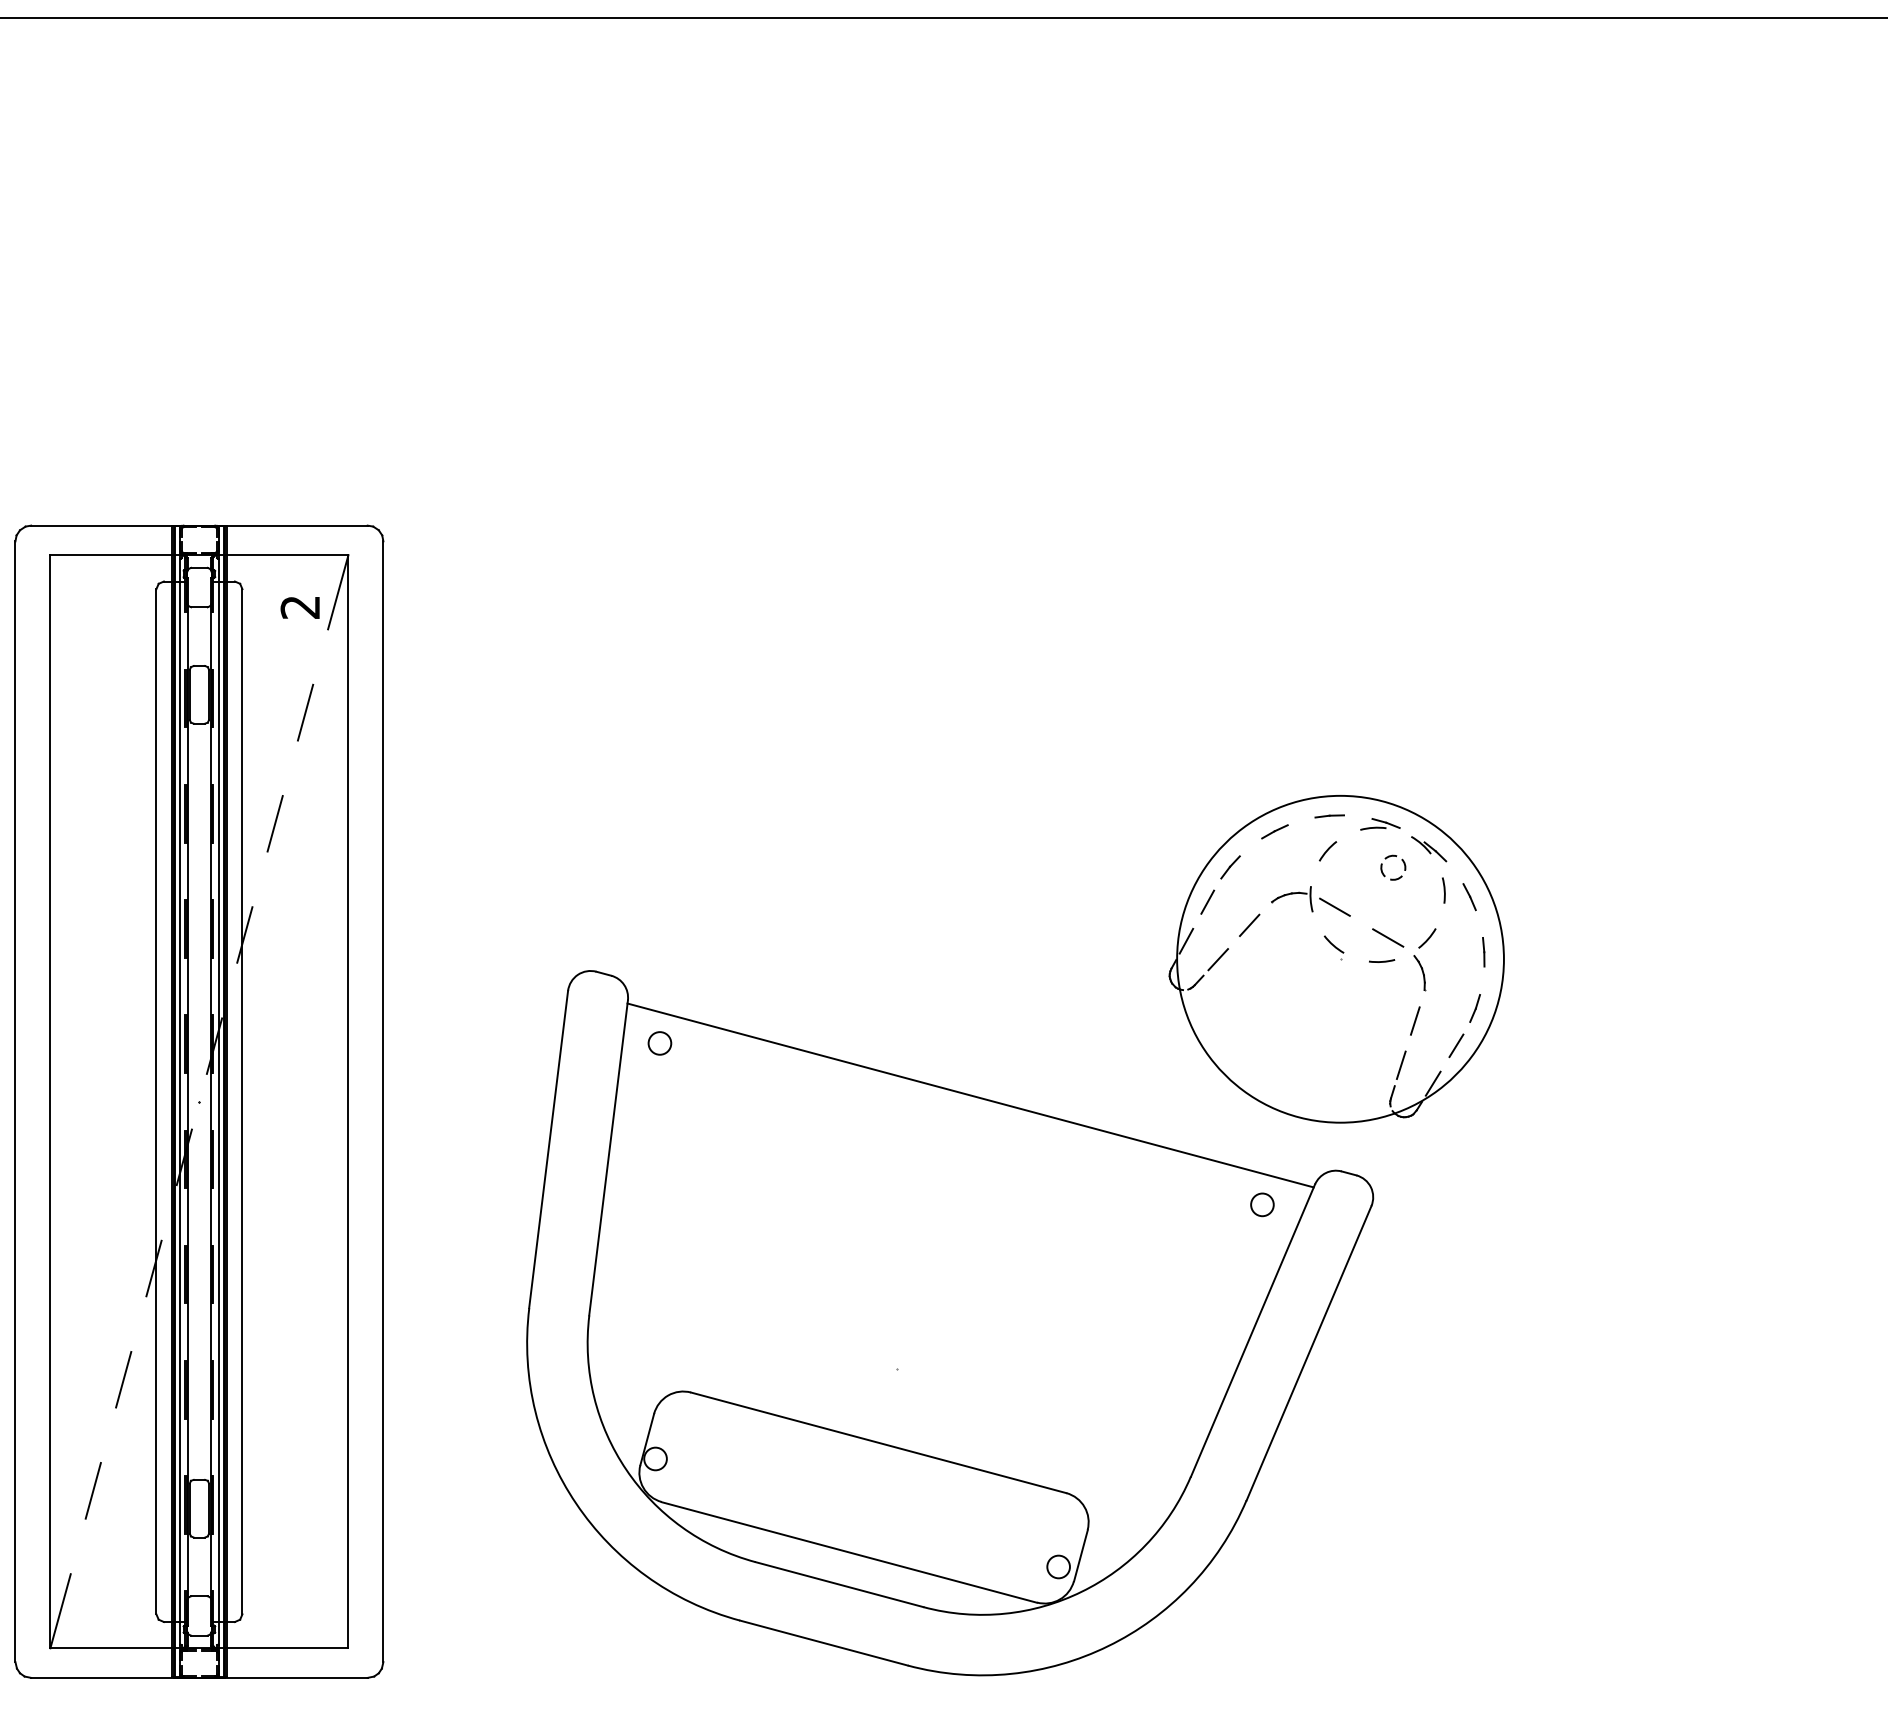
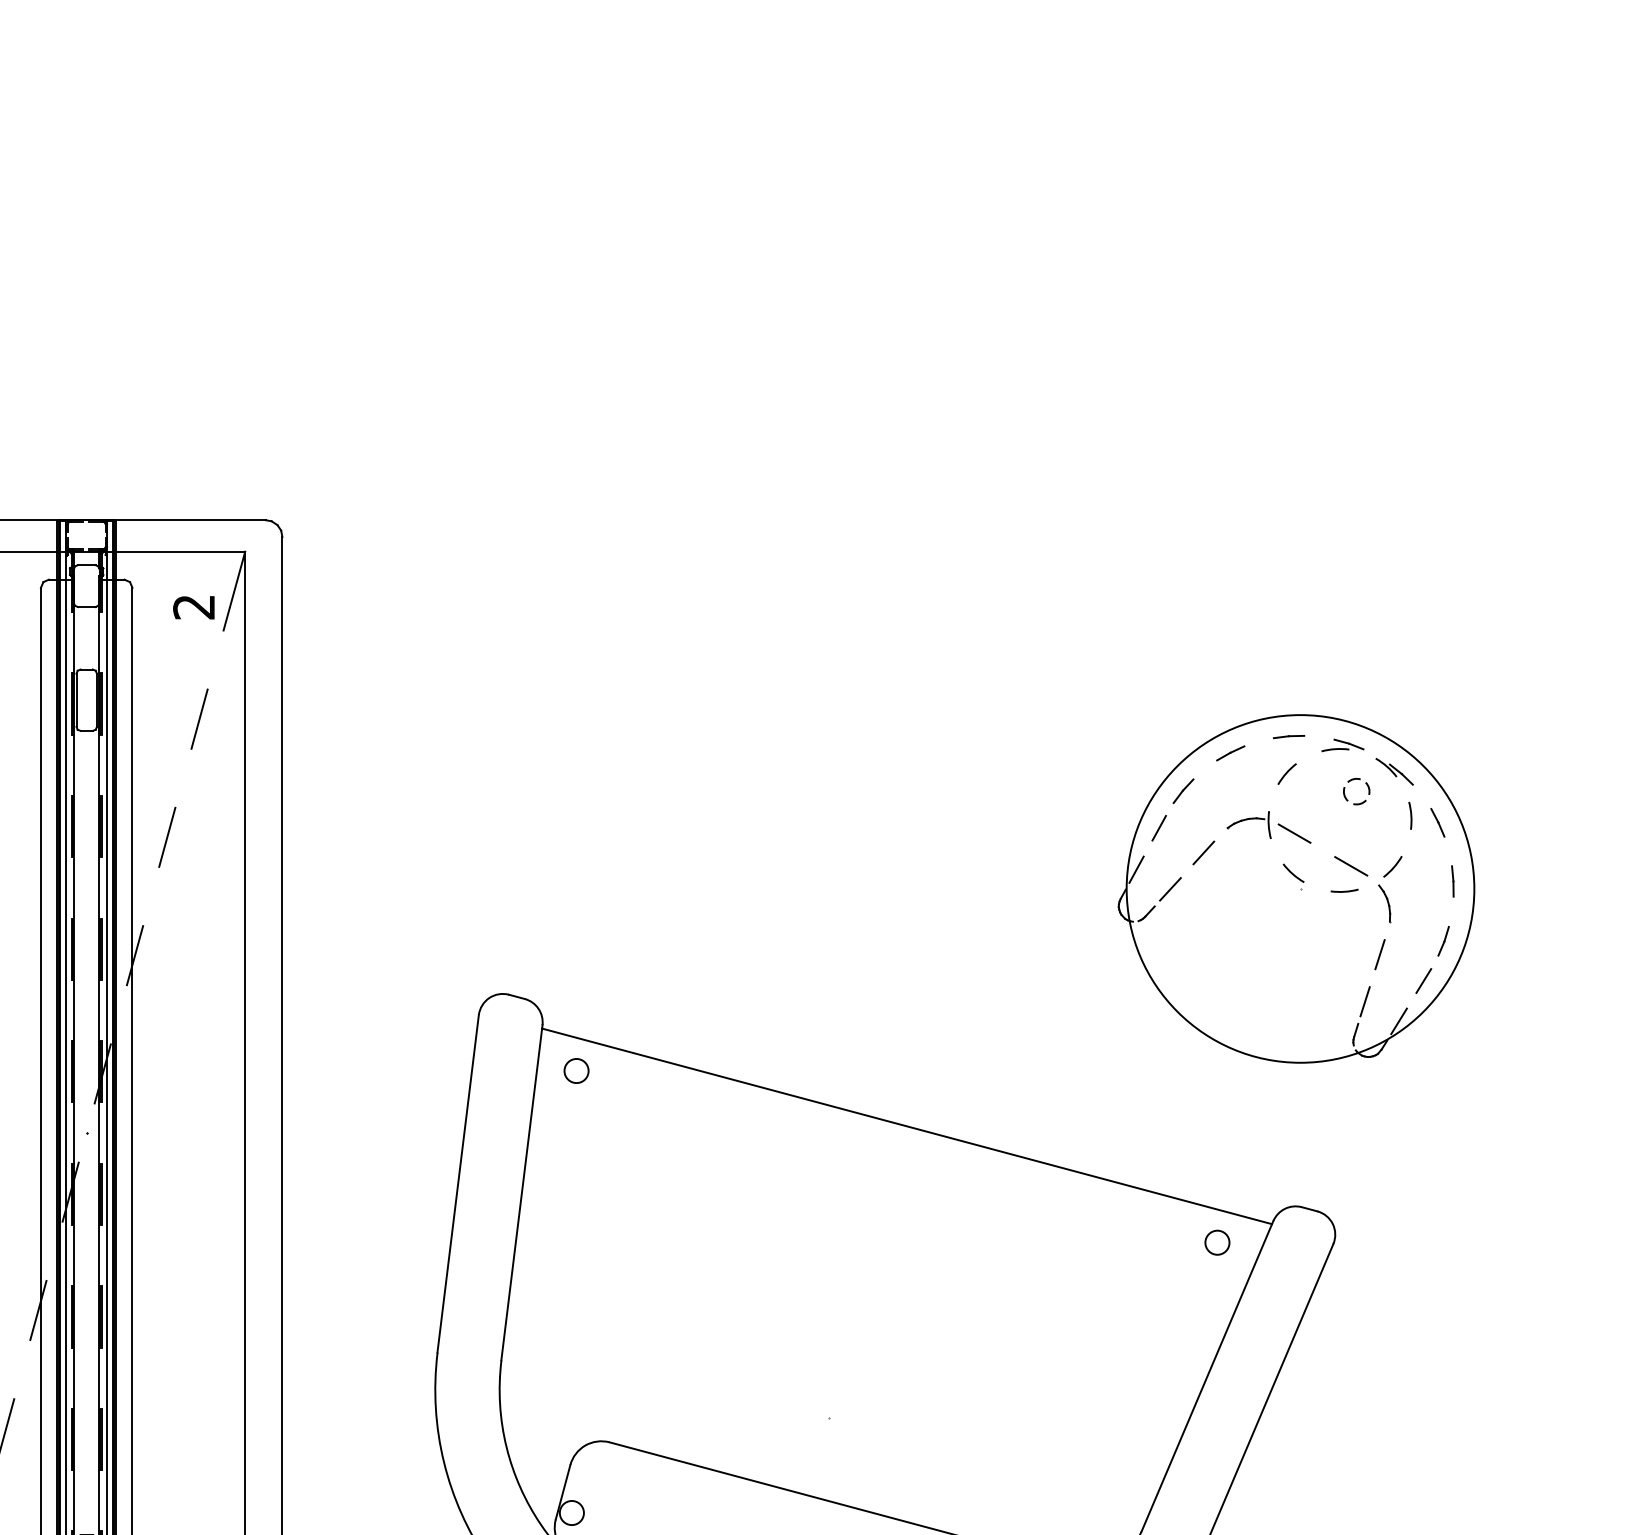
part: (1336, 959) -> (1296, 889), moved

